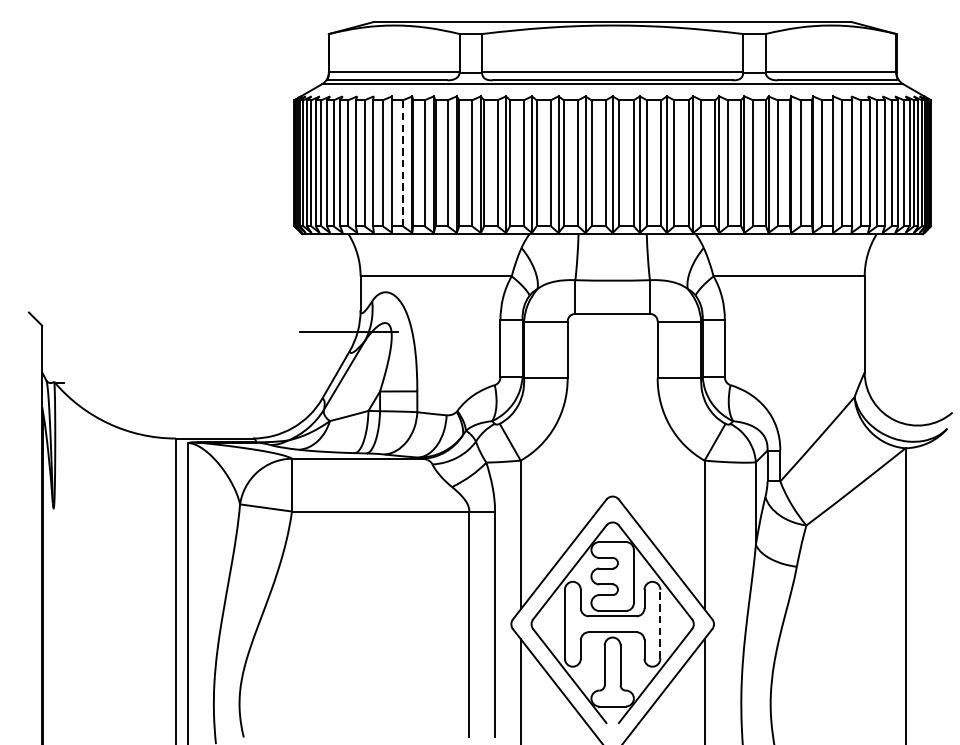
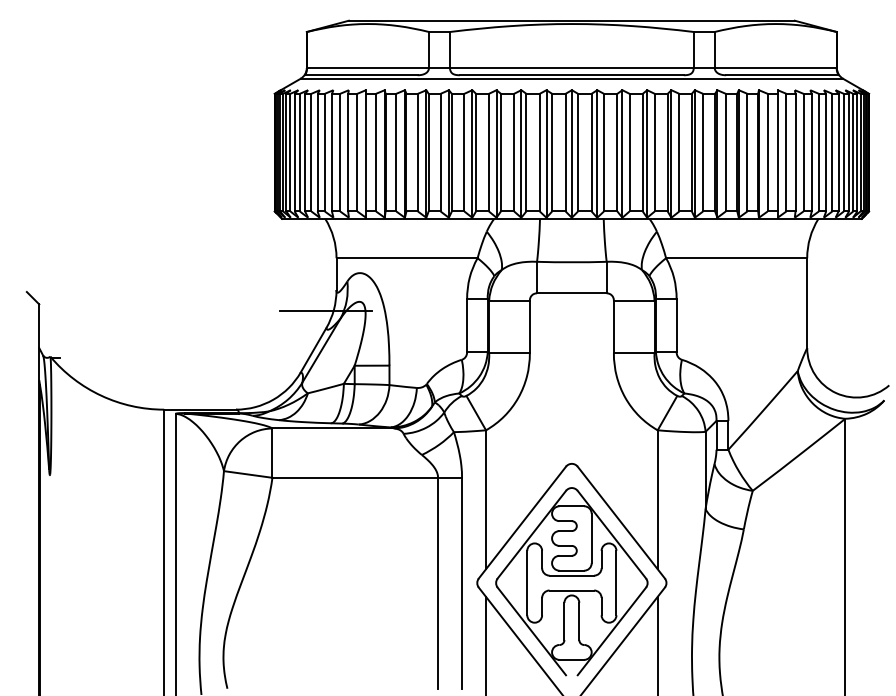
line: (403, 163) -> (376, 152), dashed -> solid
line: (660, 623) -> (616, 582), dashed -> solid

